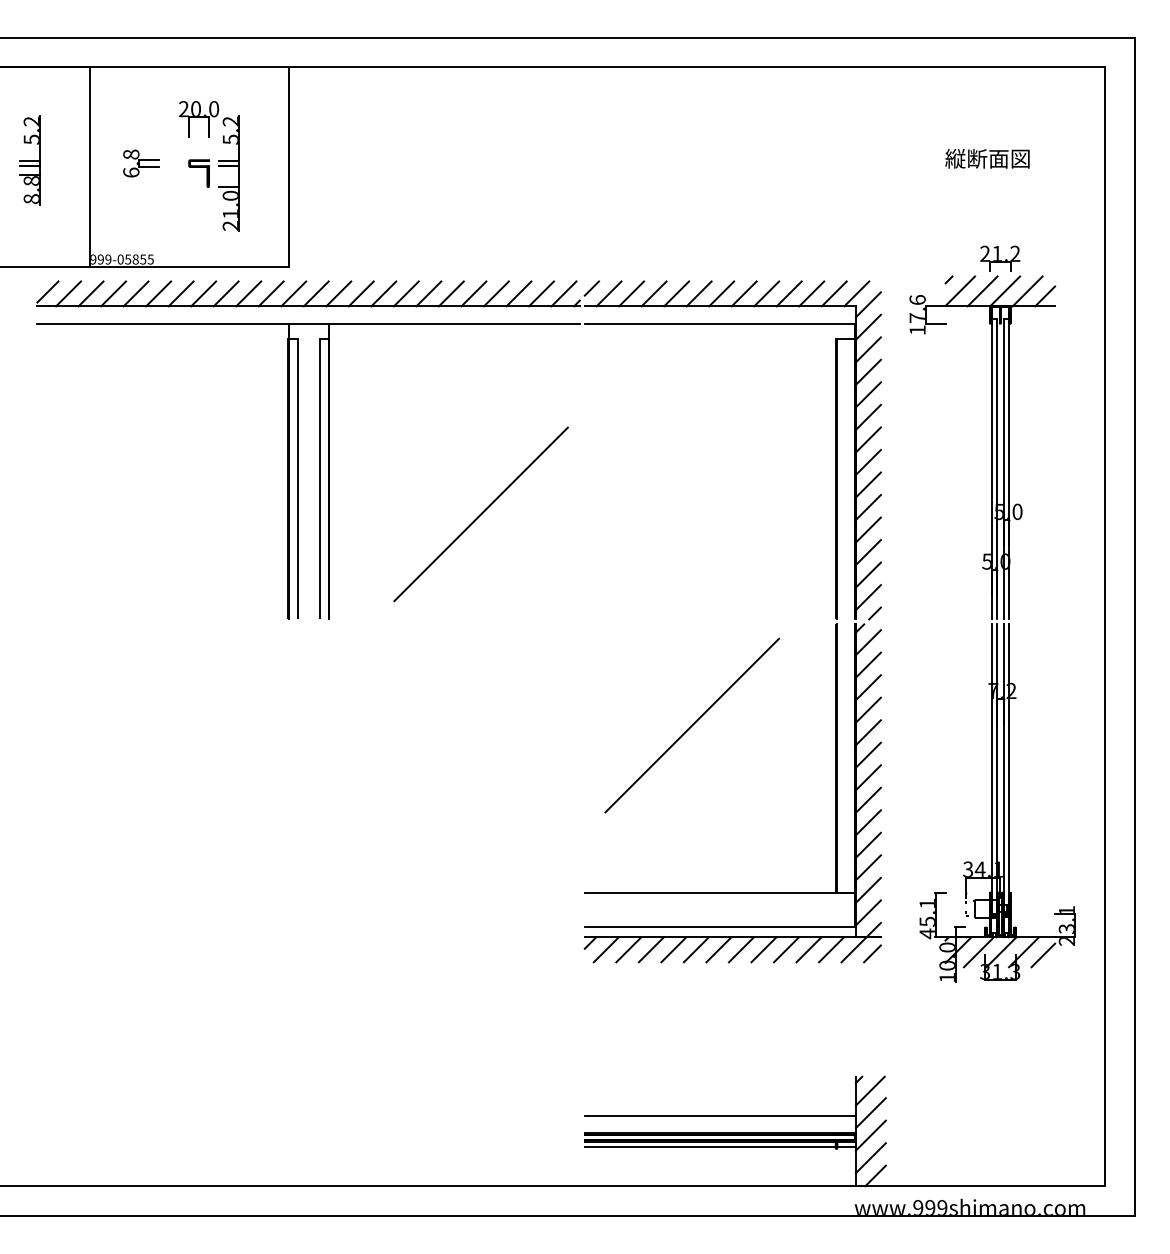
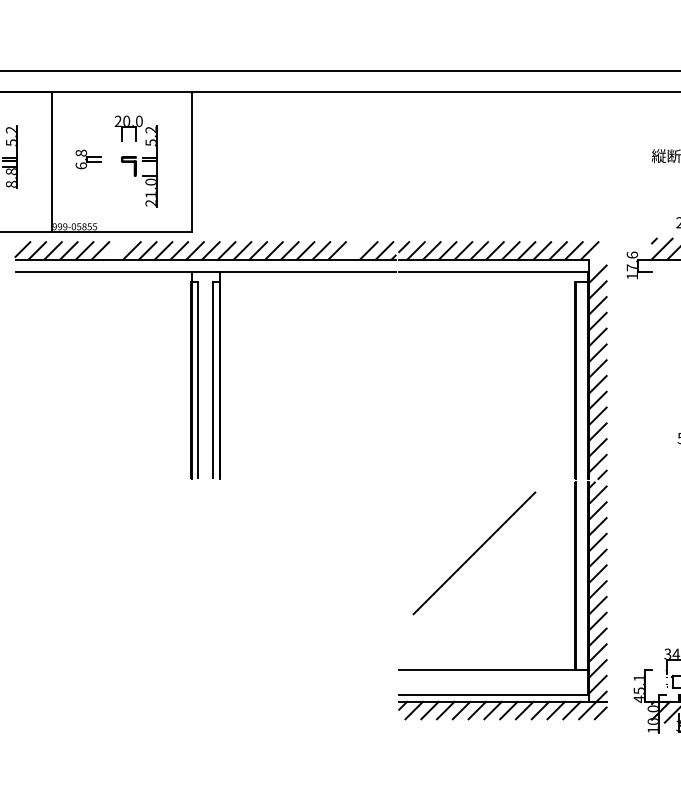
line: (180, 293) -> (115, 250), removed
line: (518, 293) -> (352, 250), removed
line: (868, 304) -> (597, 258), removed
line: (480, 514) -> (326, 405), removed

